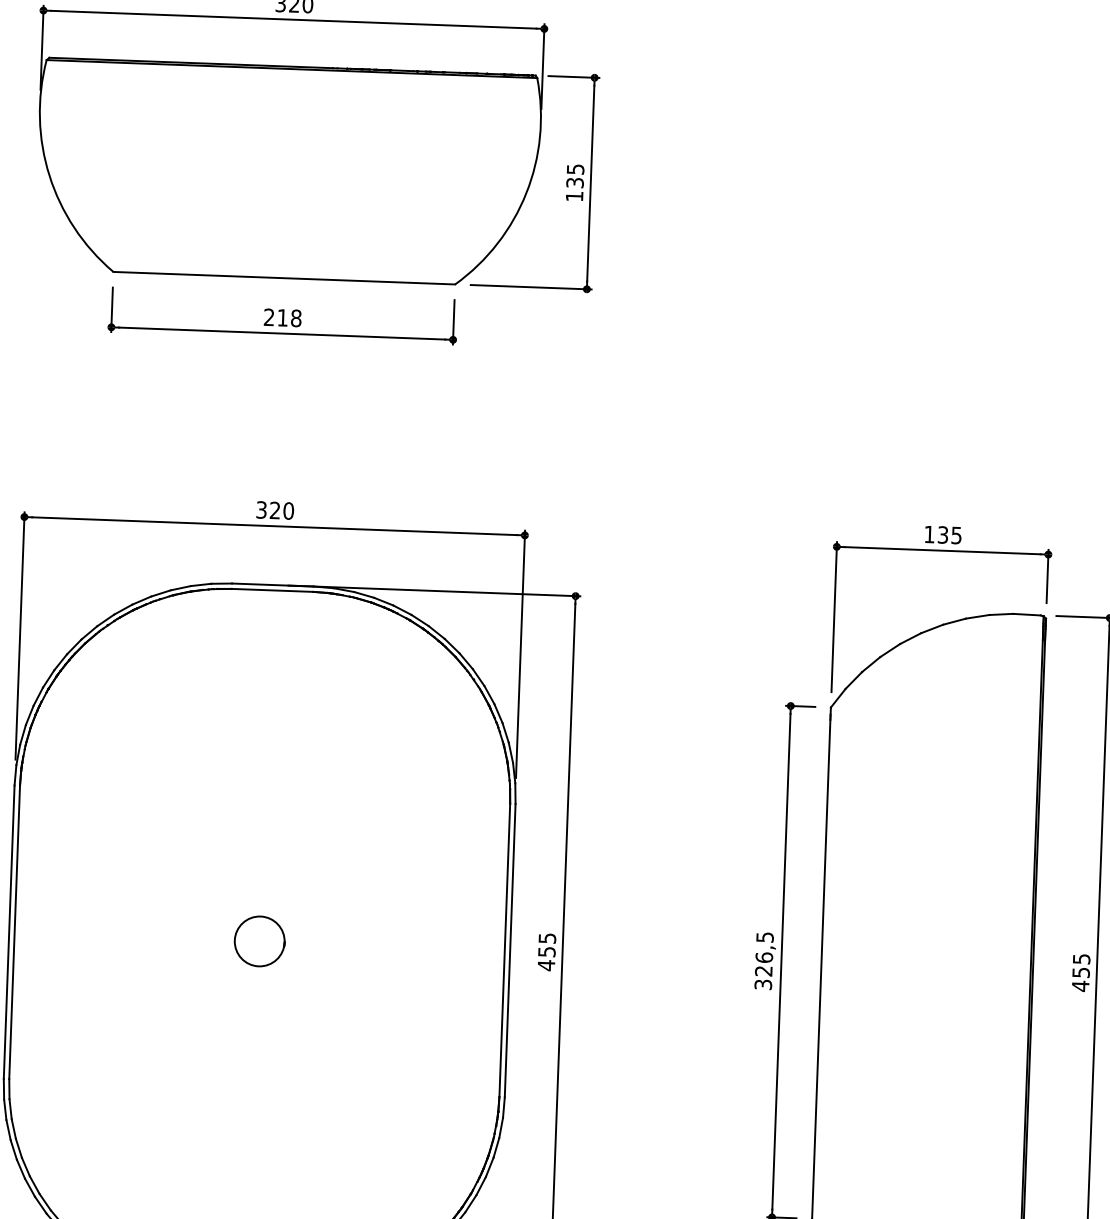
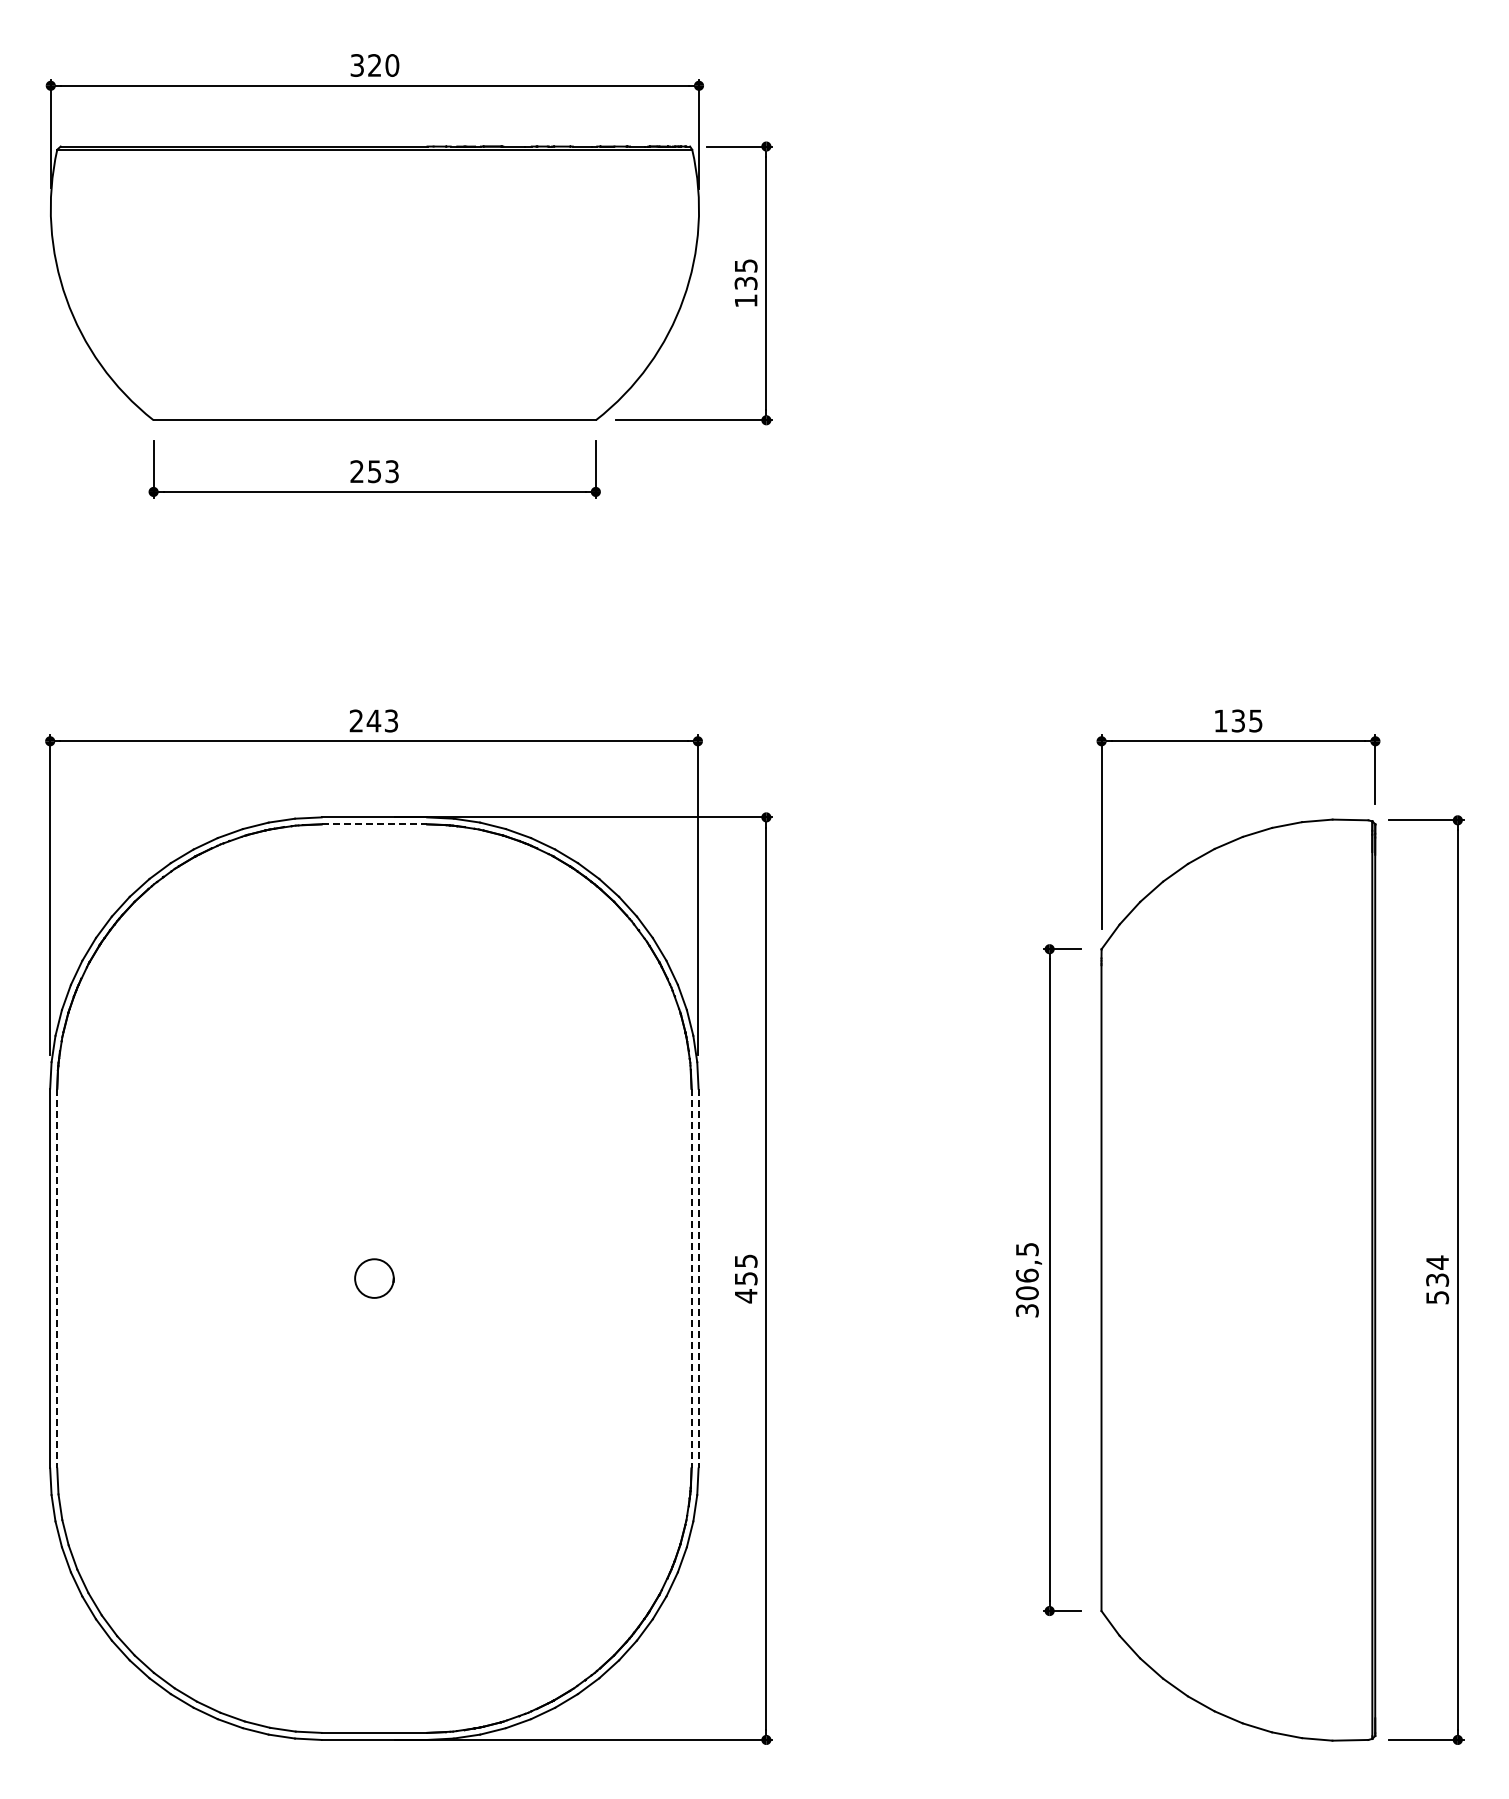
text: (289, 318) -> (383, 471), 218 -> 253
text: (274, 510) -> (373, 720), 320 -> 243
line: (272, 590) -> (374, 824), solid -> dashed
line: (14, 932) -> (57, 1278), solid -> dashed
circle: (259, 941) -> (374, 1278), size x0.6
line: (504, 950) -> (691, 1278), solid -> dashed
line: (510, 950) -> (698, 1278), solid -> dashed
text: (763, 971) -> (1026, 1293), 326,5 -> 306,5
text: (1081, 972) -> (1437, 1279), 455 -> 534

